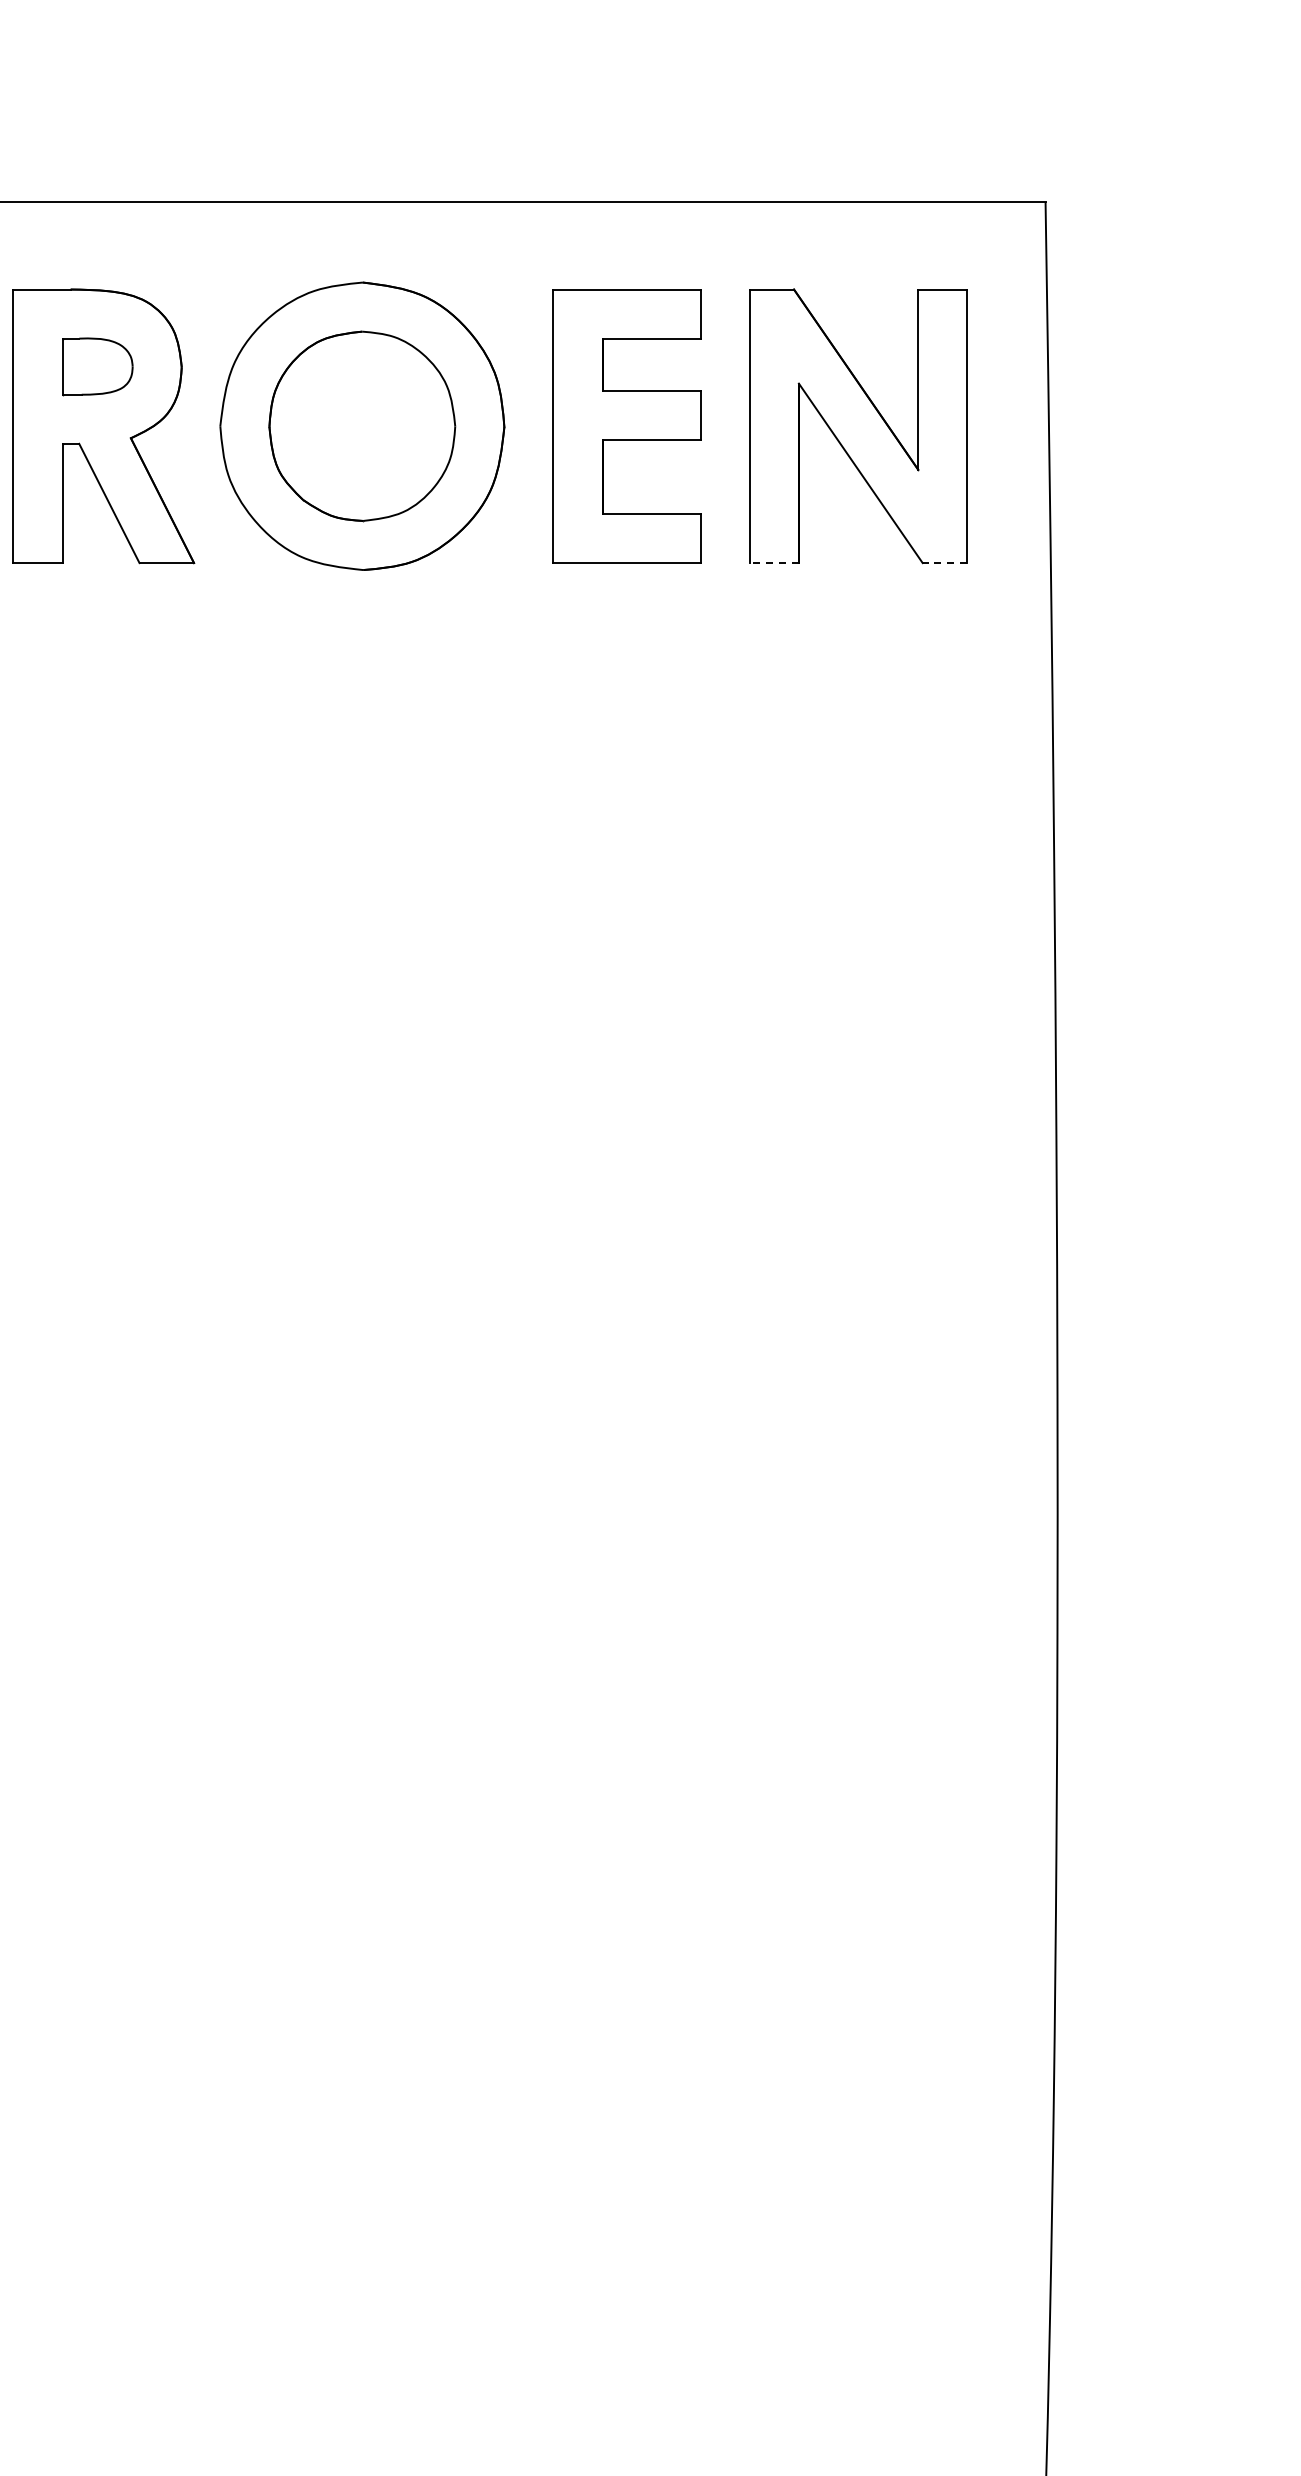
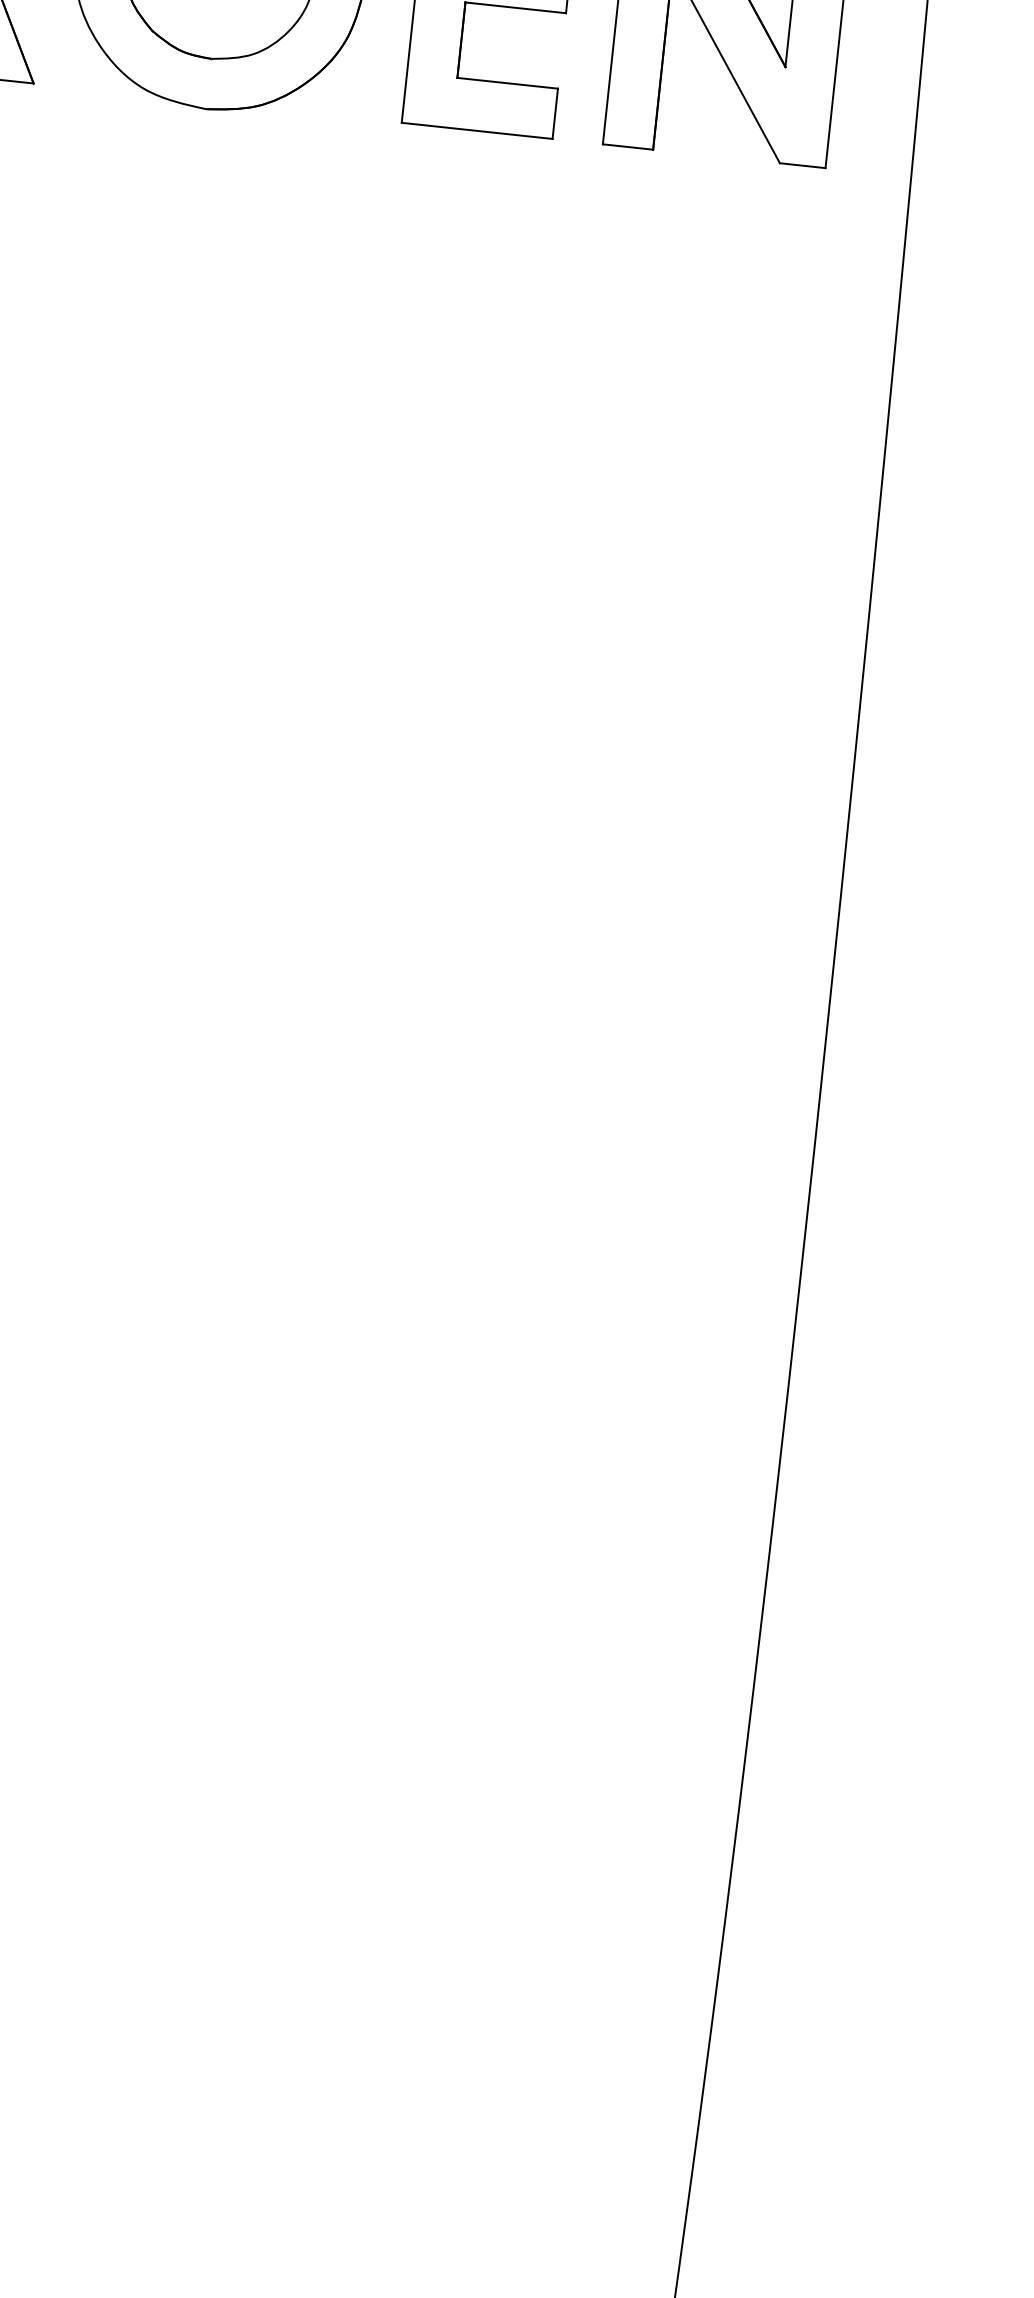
line: (774, 563) -> (628, 147), dashed -> solid
line: (944, 563) -> (802, 166), dashed -> solid

